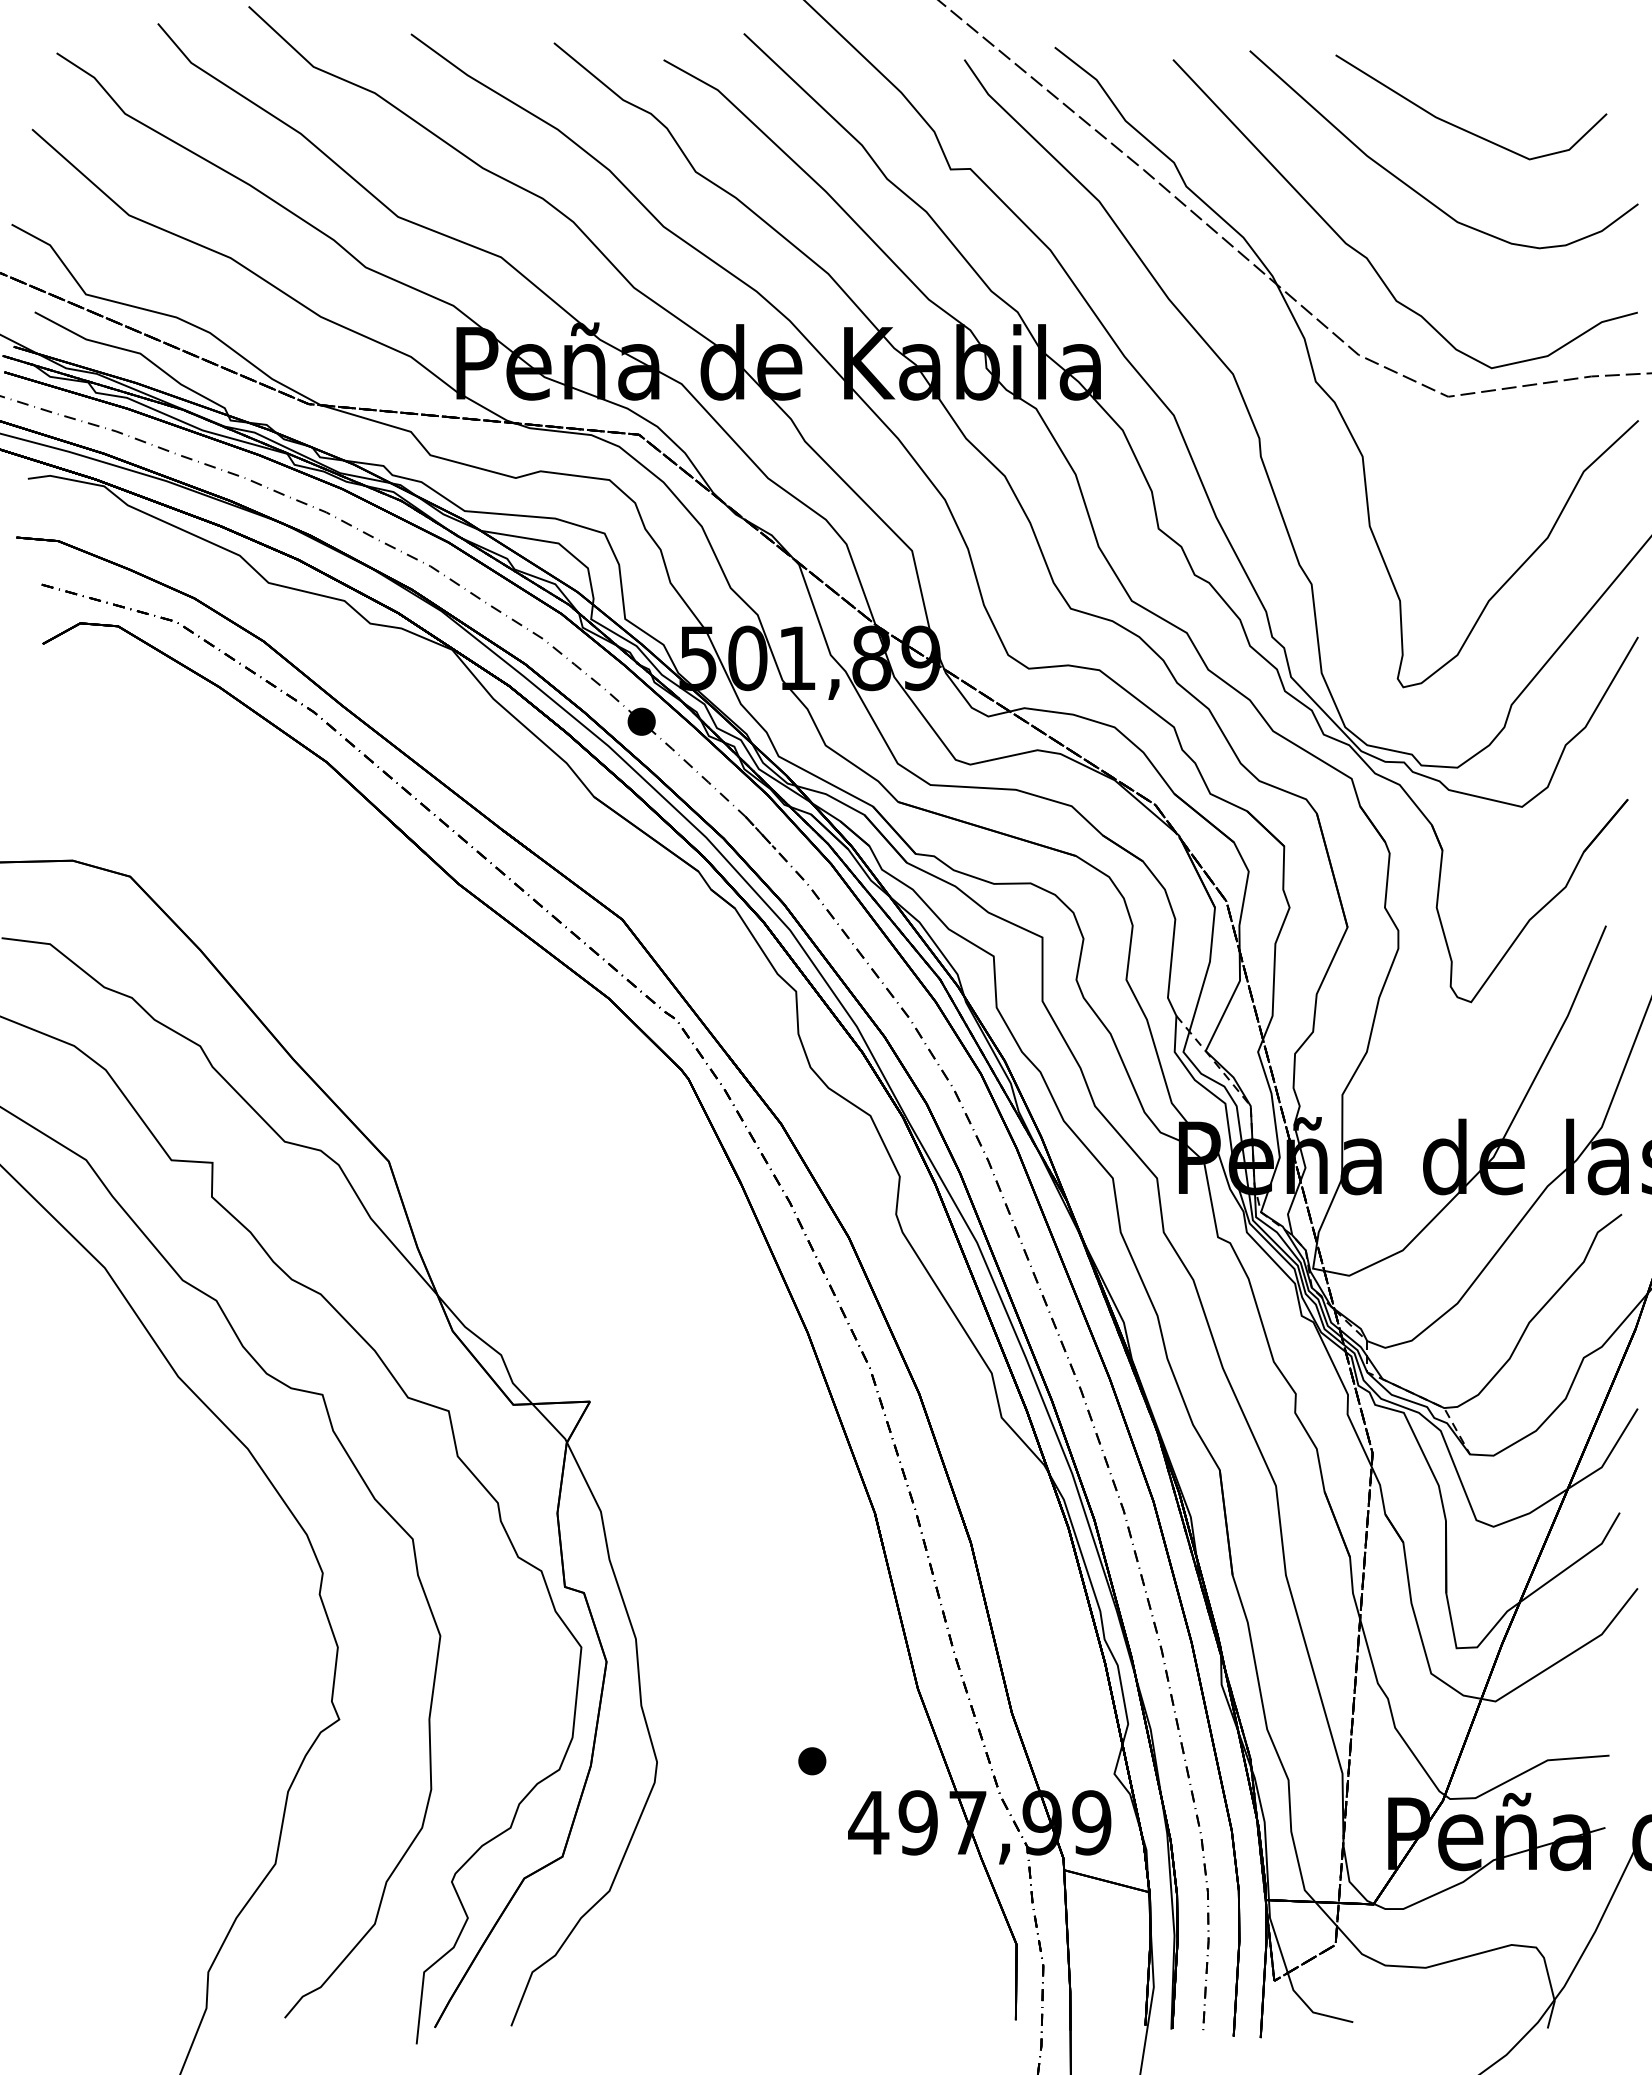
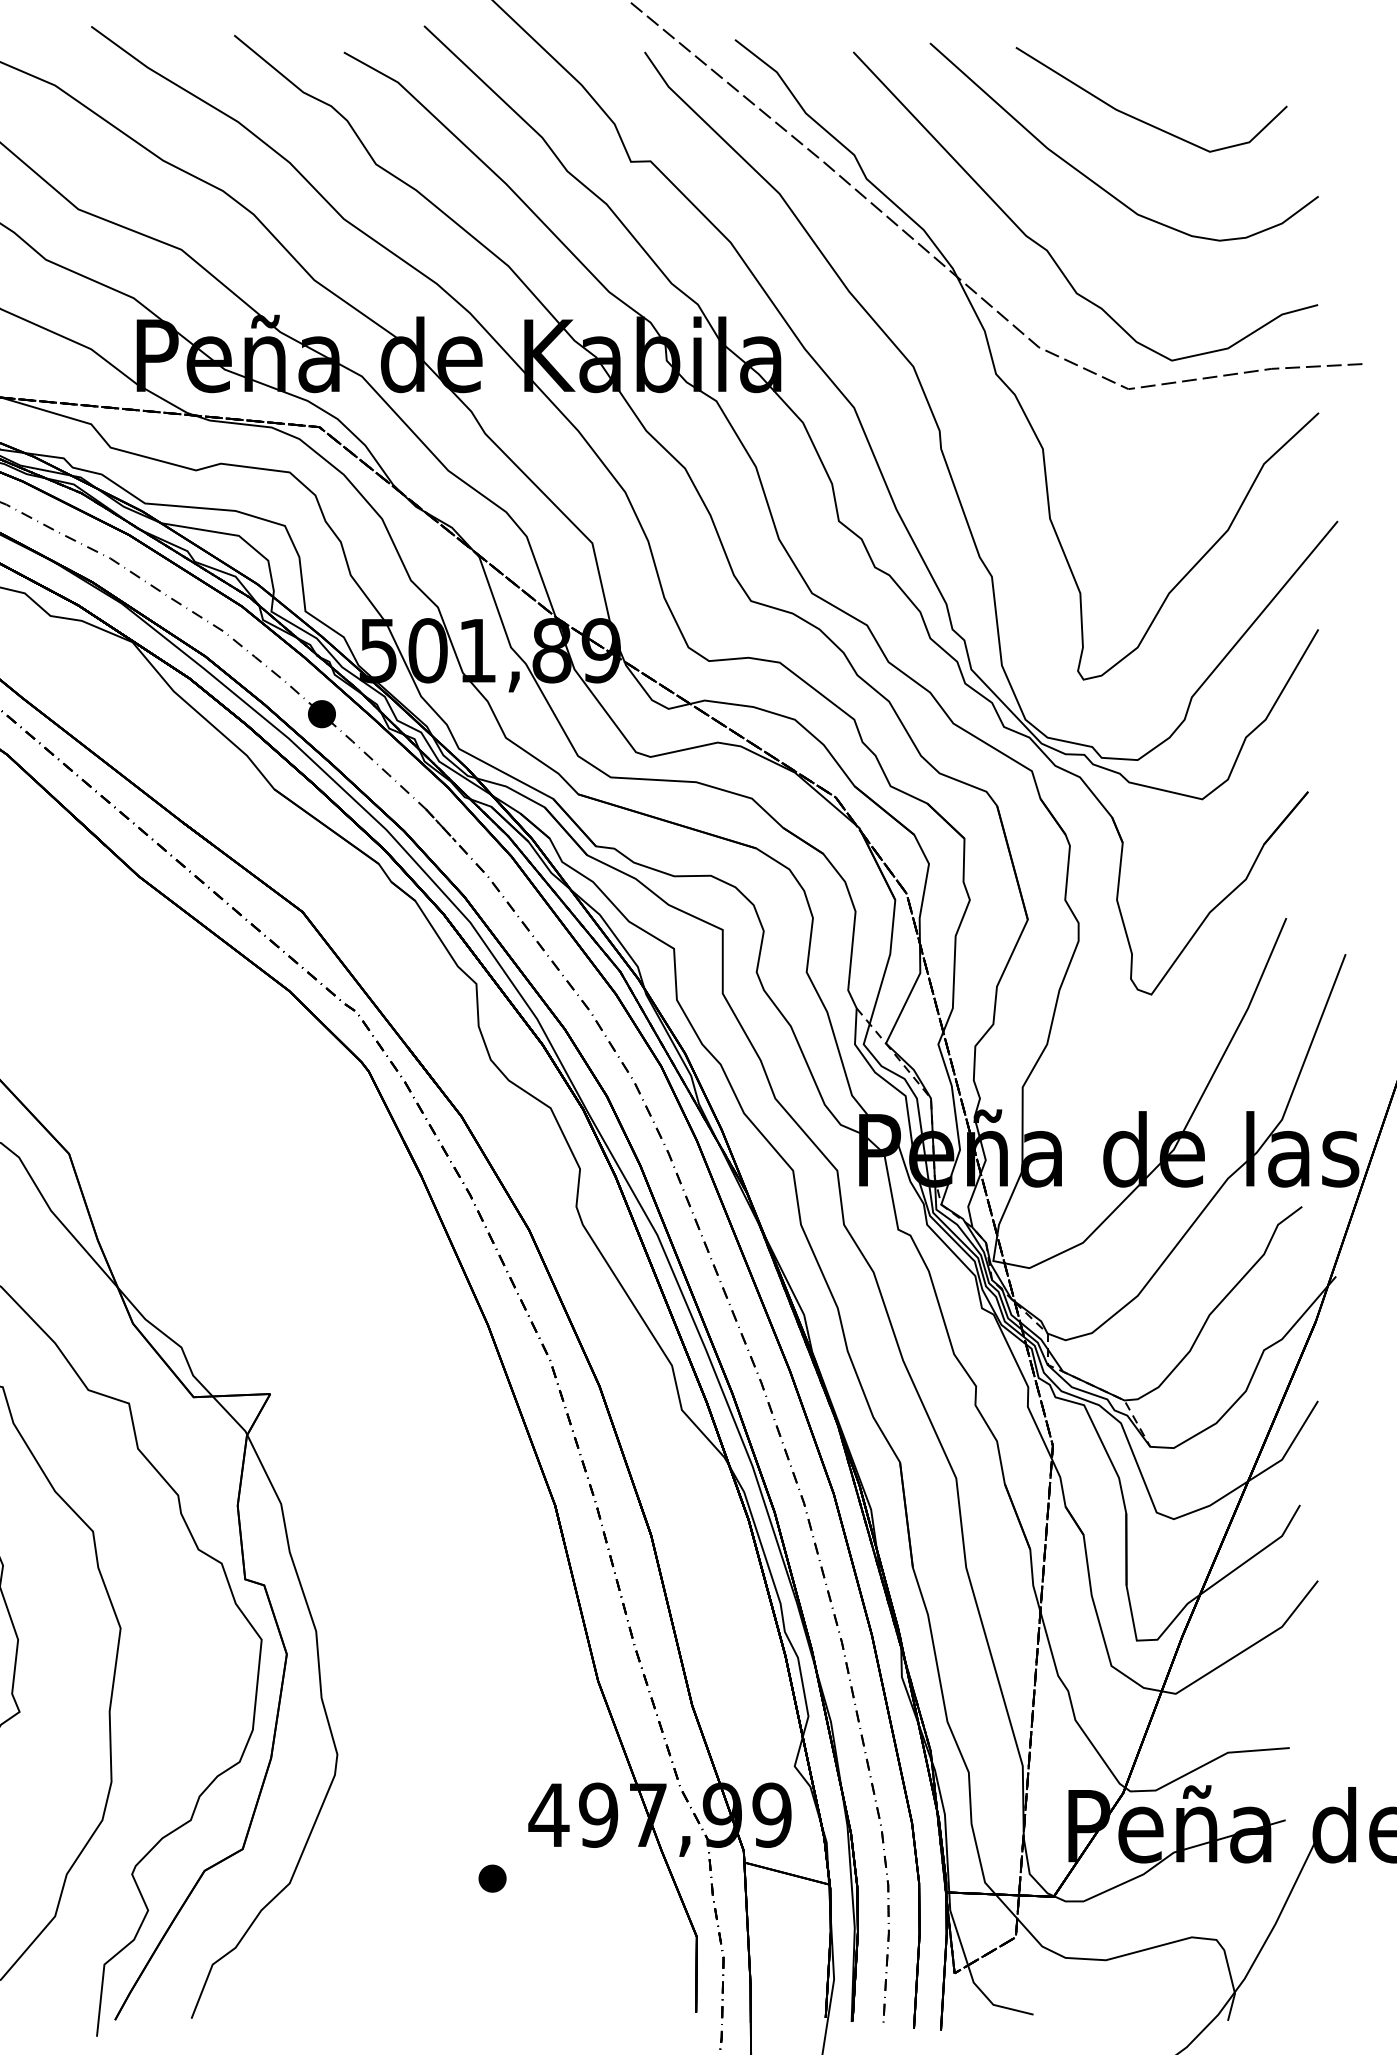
part: (812, 1761) -> (492, 1878), moved

